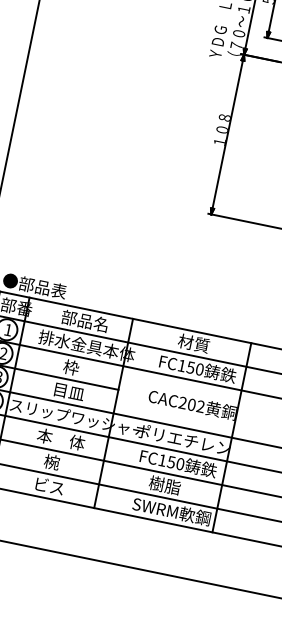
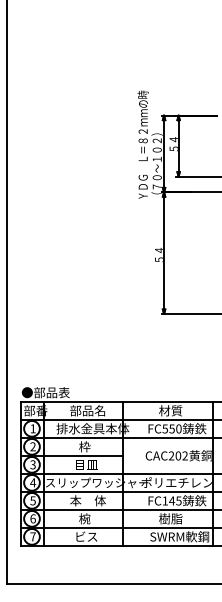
text: (221, 129) -> (158, 250), １０８ -> ５４
text: (180, 365) -> (164, 428), FC150 -> FC550
text: (176, 462) -> (175, 500), FC150 -> FC145

